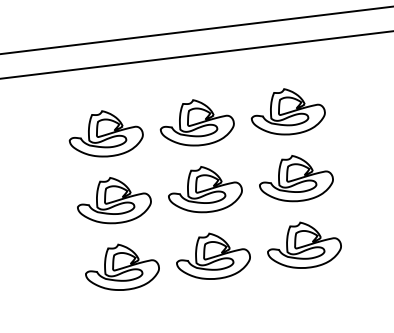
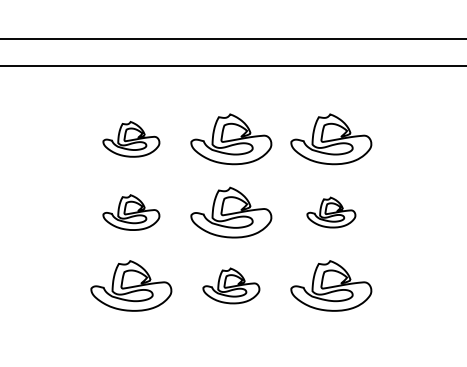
part: (106, 133) -> (131, 139), size x0.7
part: (296, 178) -> (331, 212), size x0.6
part: (114, 200) -> (131, 212), size x0.7
part: (213, 255) -> (231, 285), size x0.7

